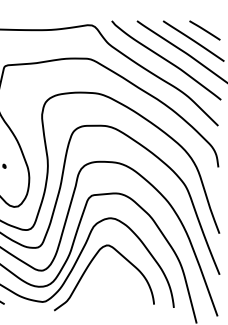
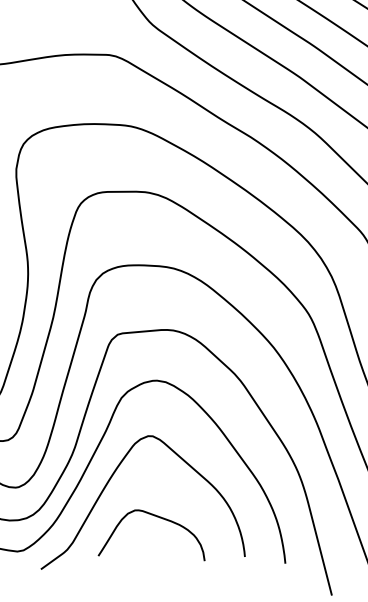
curve: (109, 285) -> (153, 517), added

